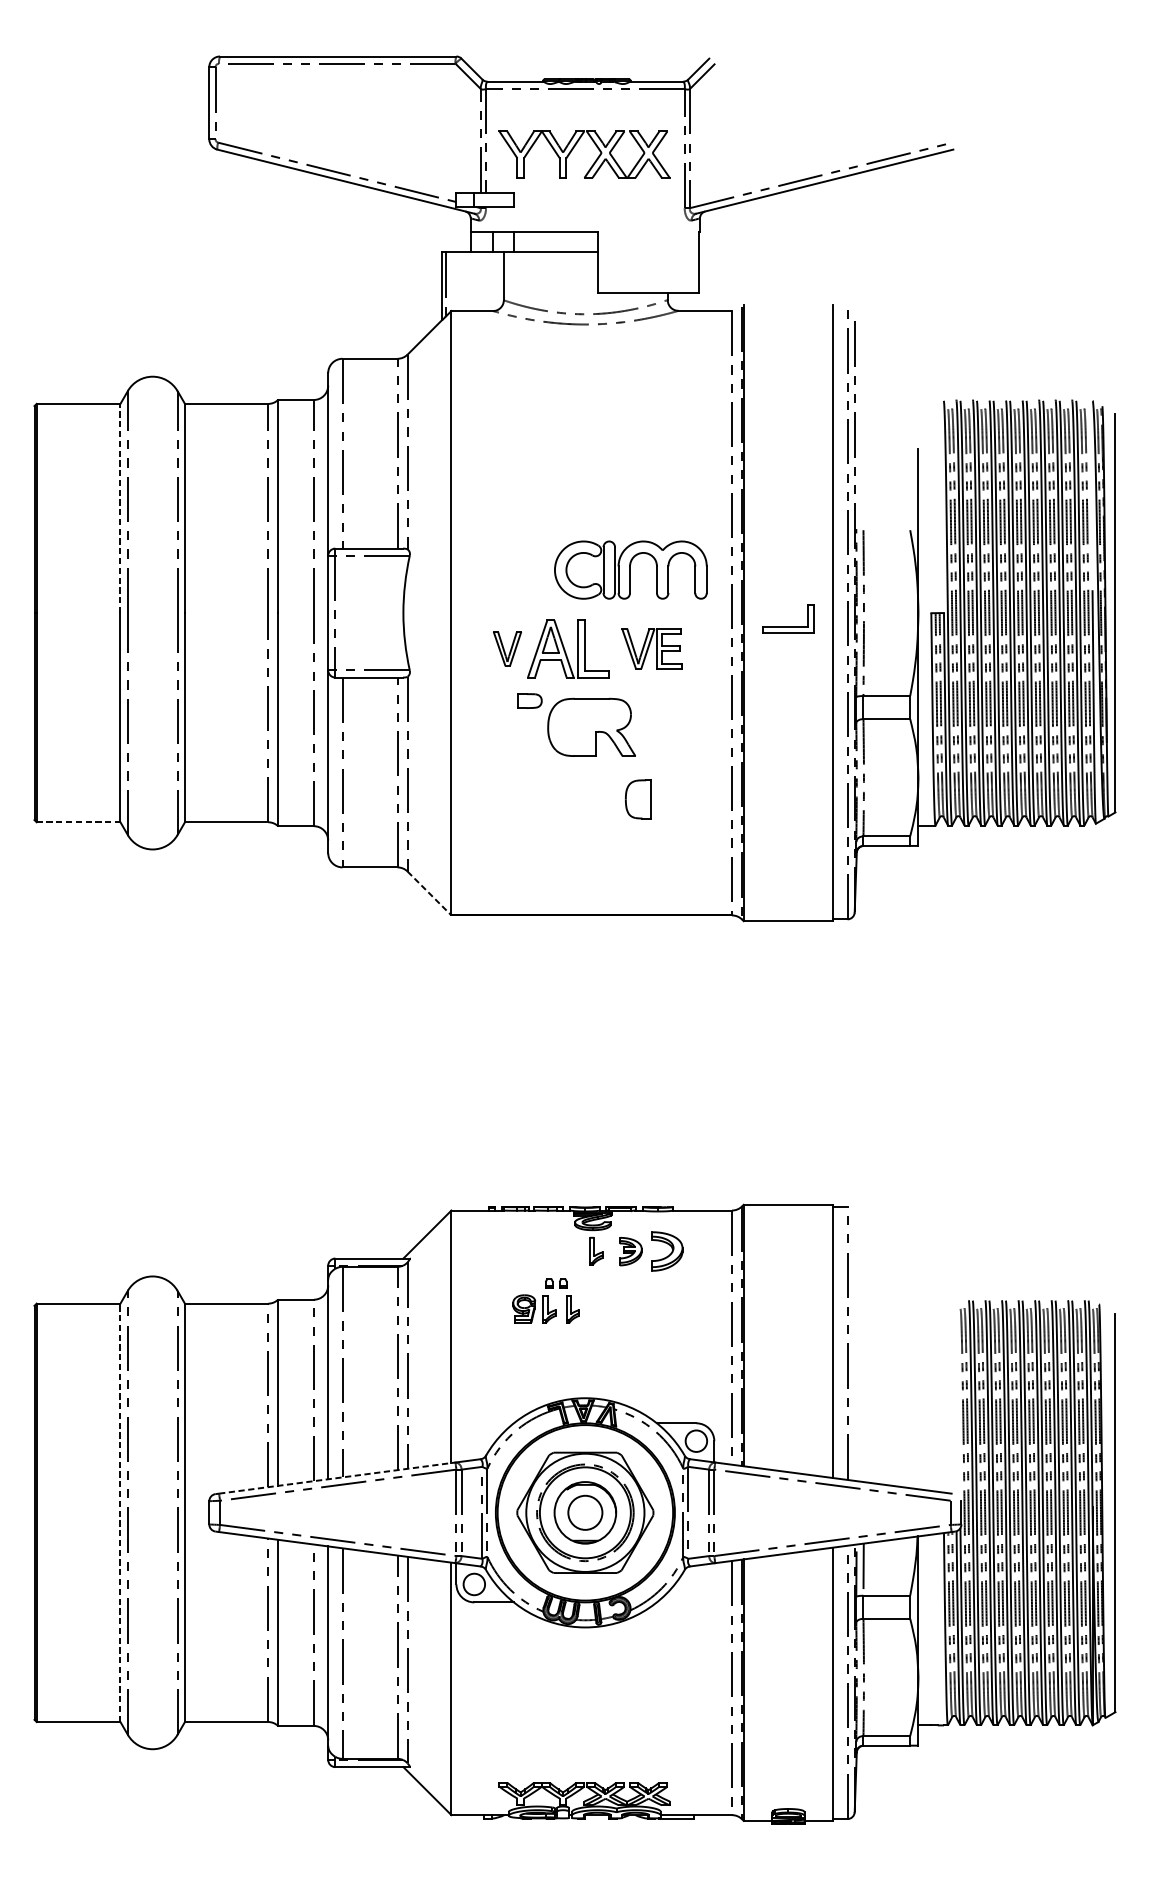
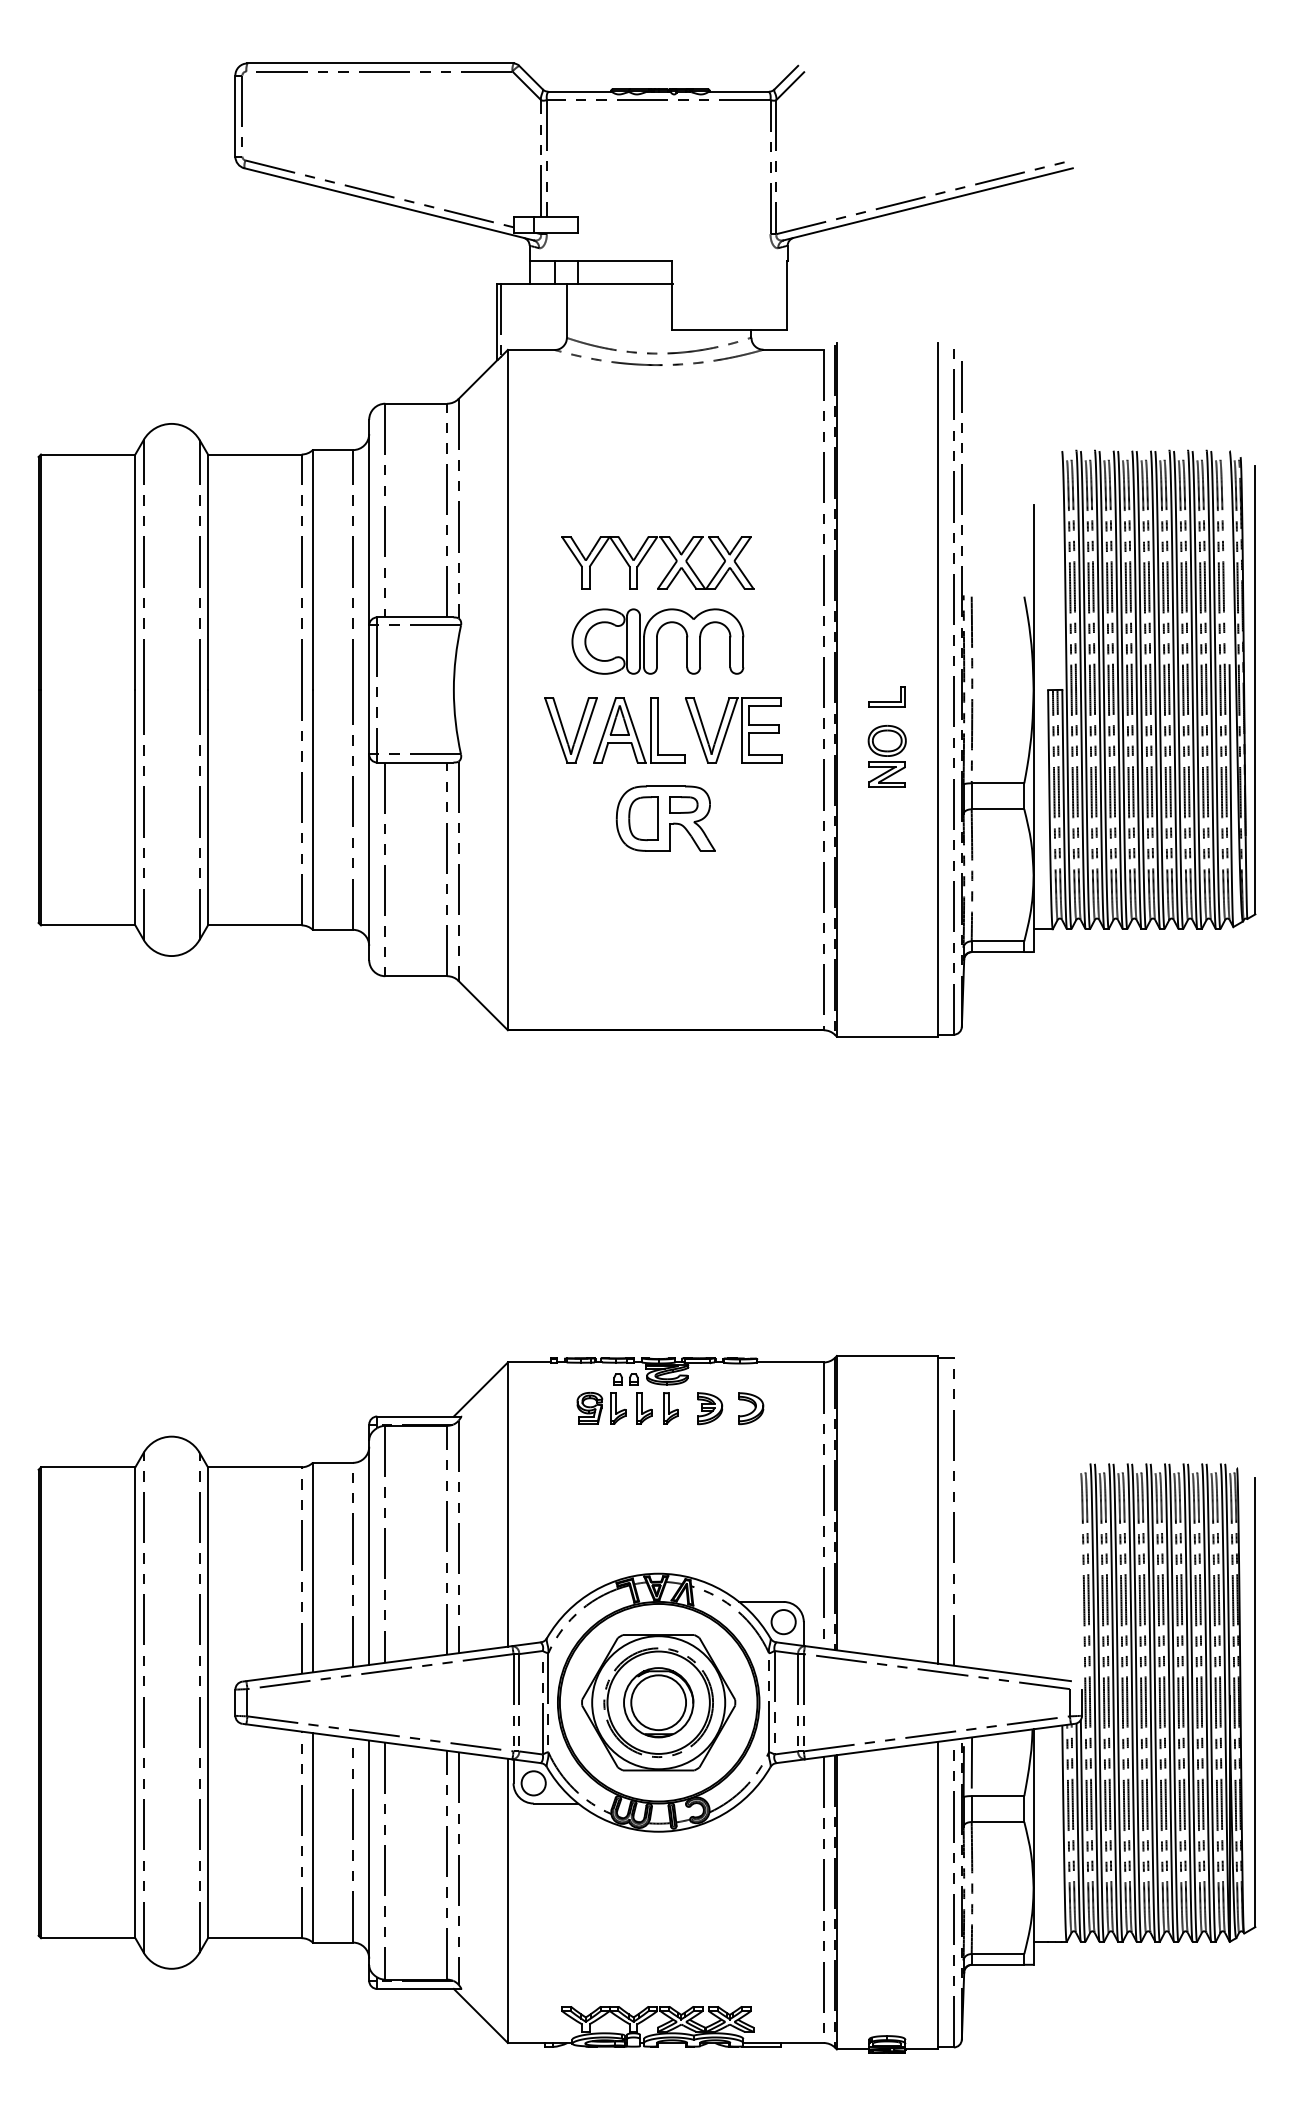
part: (574, 148) -> (646, 555), moved
line: (120, 508) -> (135, 572), dashed -> solid
part: (630, 570) -> (657, 641), moved
part: (787, 618) -> (886, 696), size x0.62
part: (507, 649) -> (570, 730), size x1.67
part: (651, 649) -> (733, 730), size x1.43
part: (787, 672) -> (886, 756), added
part: (529, 700) -> (683, 804), moved
part: (638, 799) -> (643, 818), moved
line: (78, 822) -> (88, 925), dashed -> solid
line: (429, 893) -> (483, 1005), dashed -> solid
part: (667, 1251) -> (751, 1408), size x0.71
part: (546, 1300) -> (614, 1398), moved
line: (337, 1477) -> (379, 1663), dashed -> solid
line: (120, 1512) -> (135, 1702), dashed -> solid
circle: (585, 1512) -> (658, 1702), size x1.43

